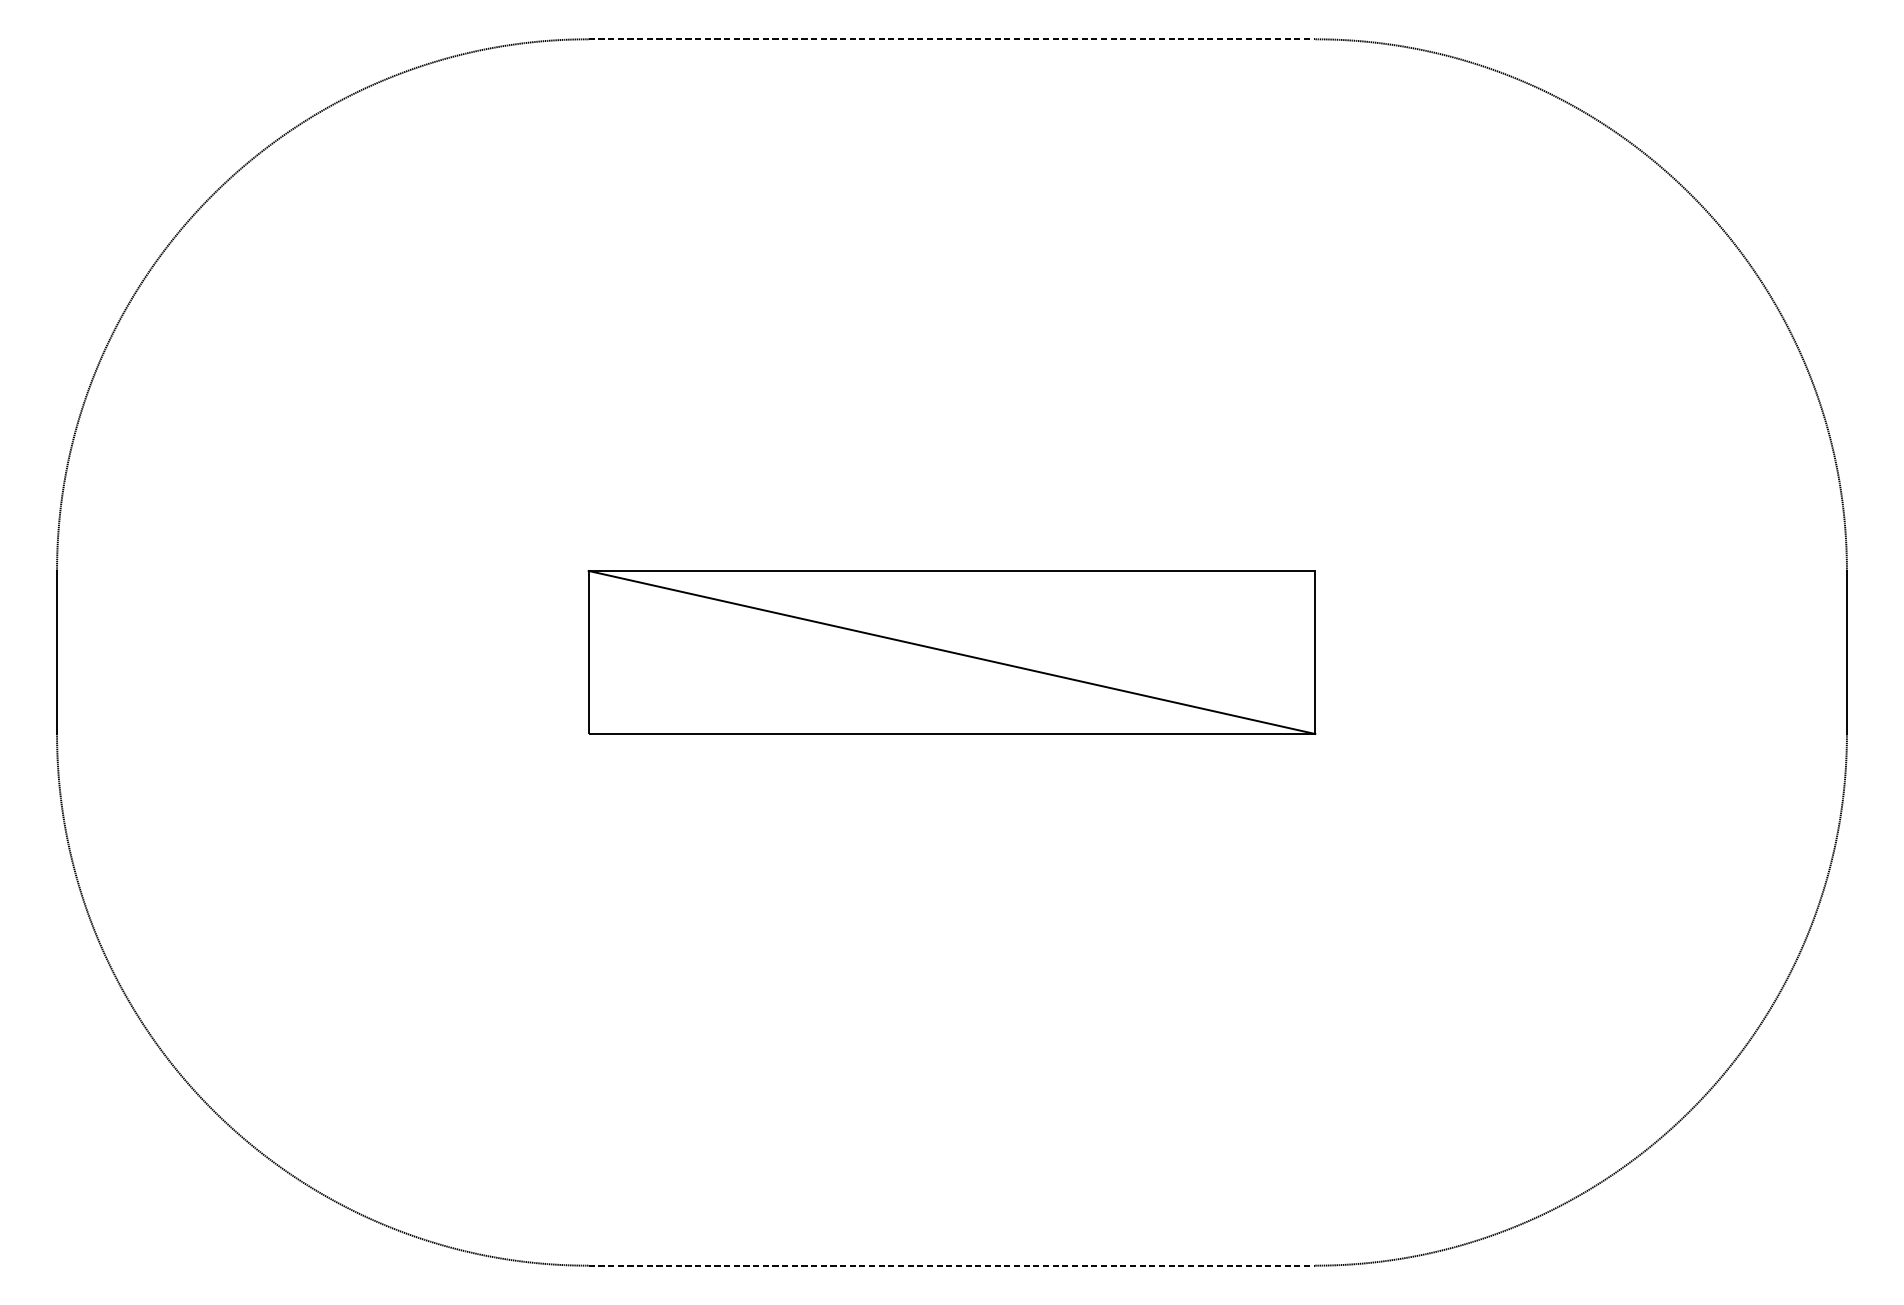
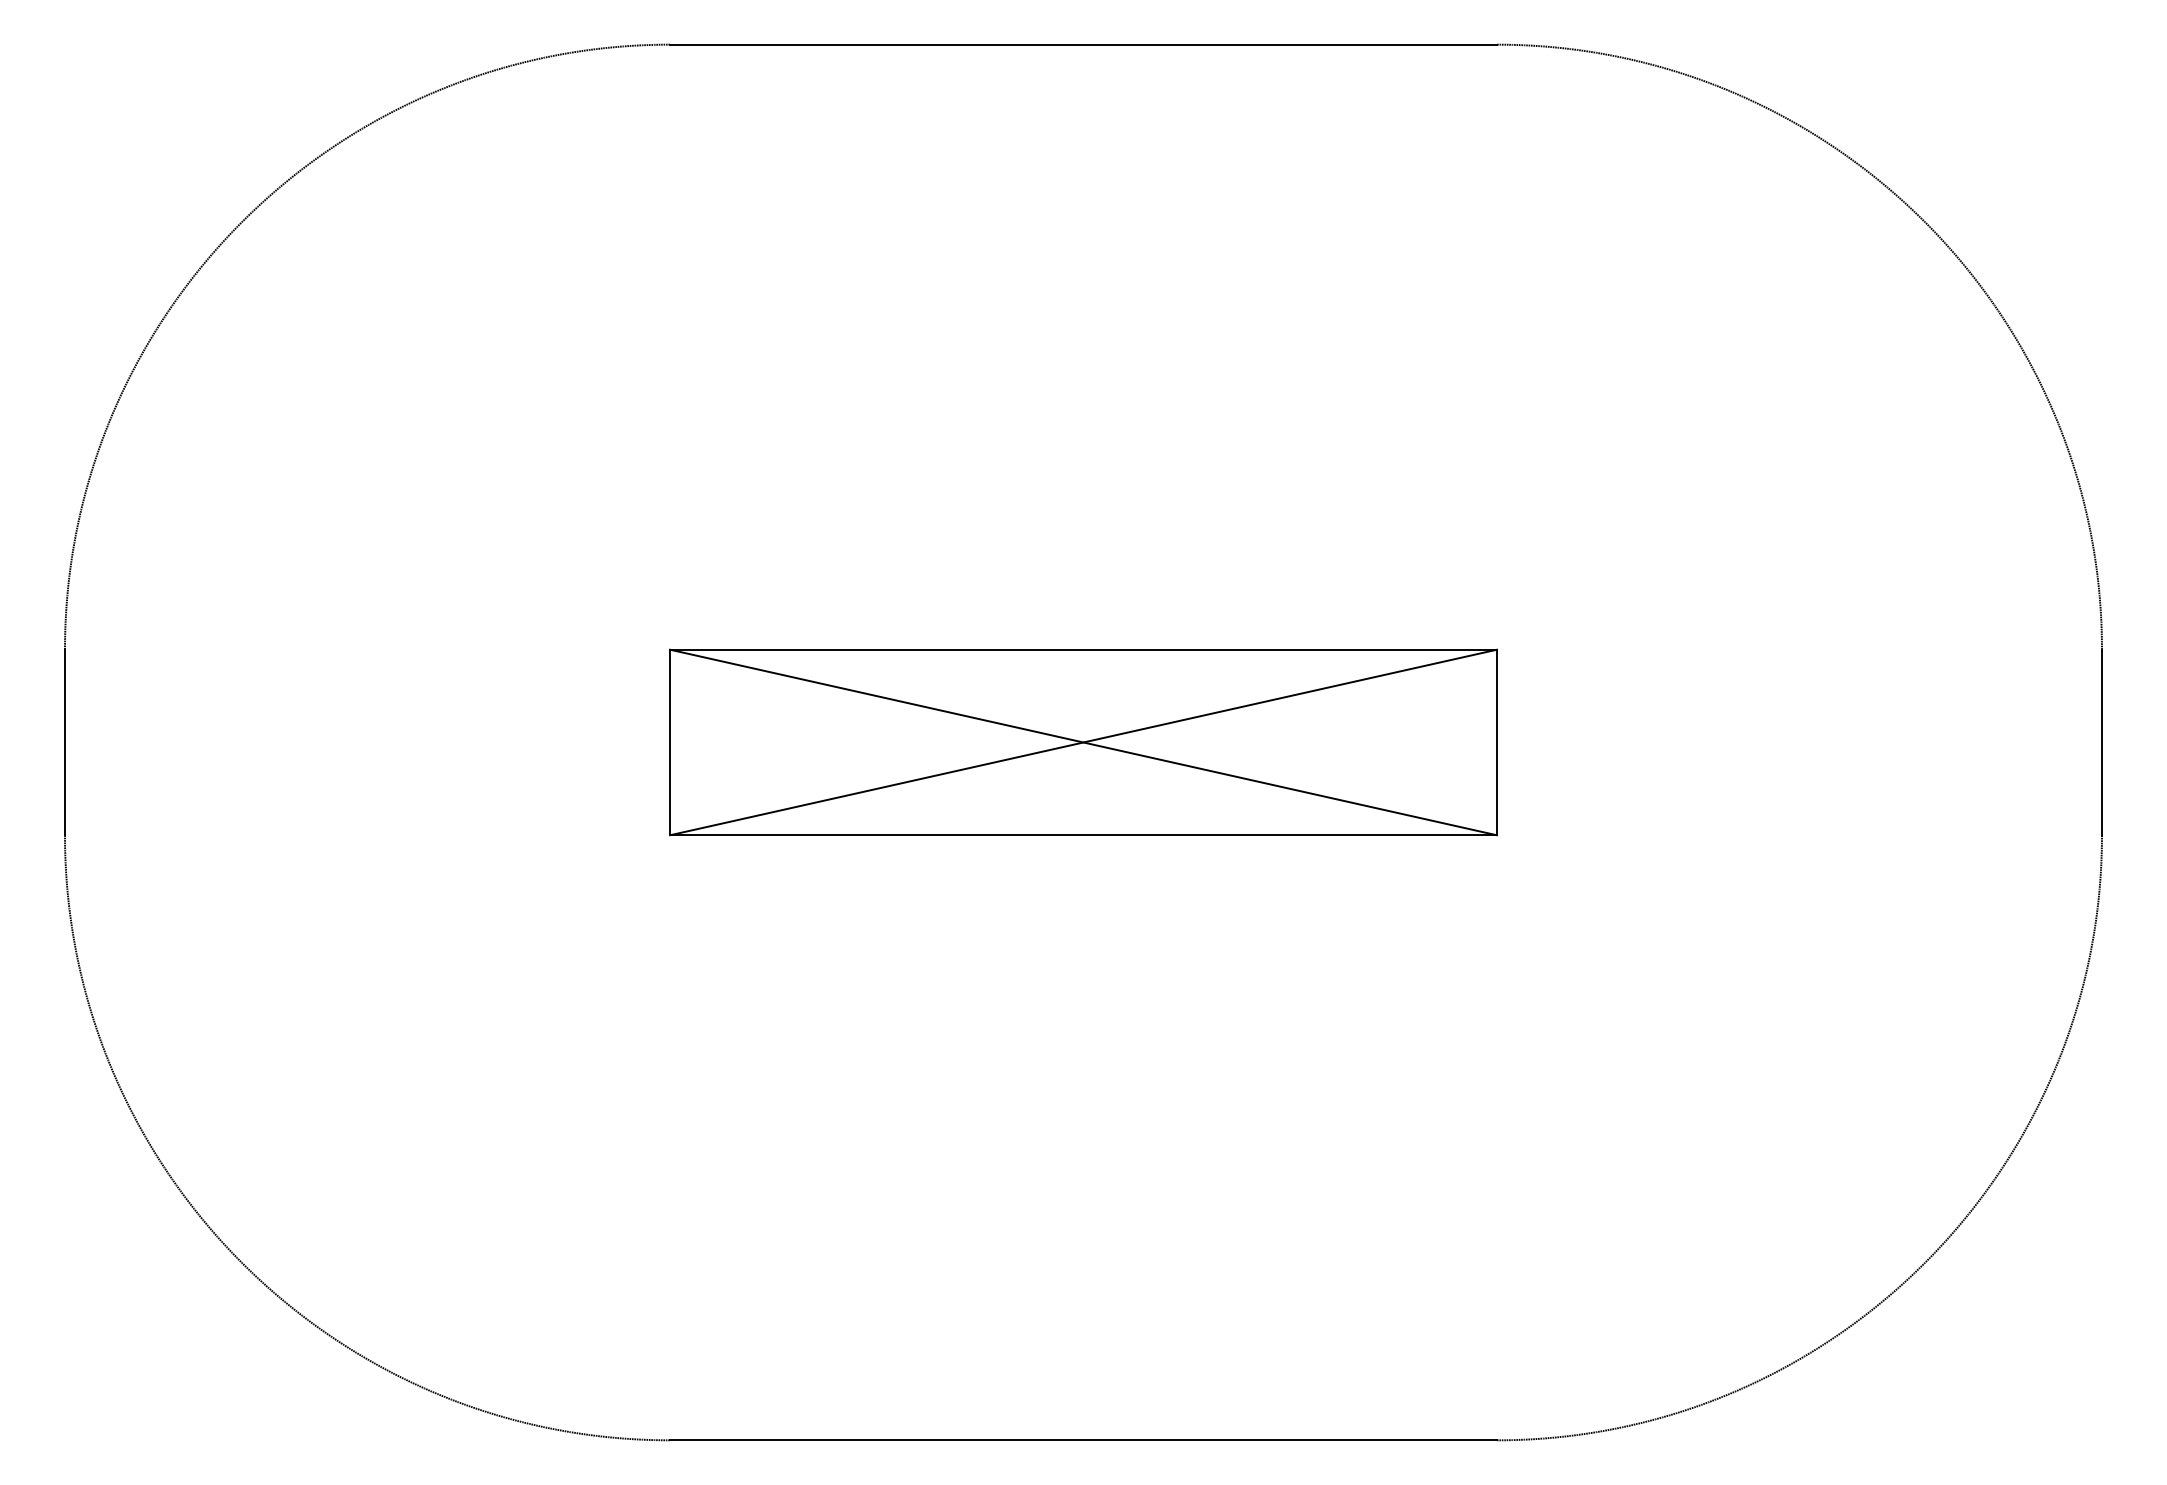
line: (952, 39) -> (1083, 44), dashed -> solid
line: (952, 652) -> (1083, 742), added
line: (952, 1265) -> (1083, 1440), dashed -> solid

